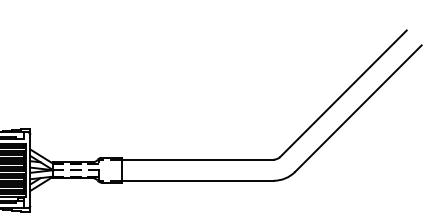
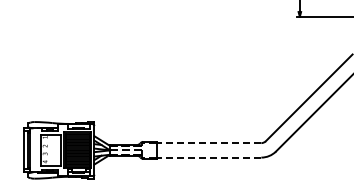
line: (196, 160) -> (208, 143), solid -> dashed
line: (196, 180) -> (208, 157), solid -> dashed

